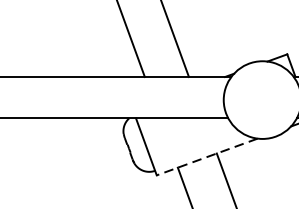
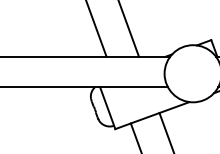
line: (205, 156) -> (151, 115), dashed -> solid

